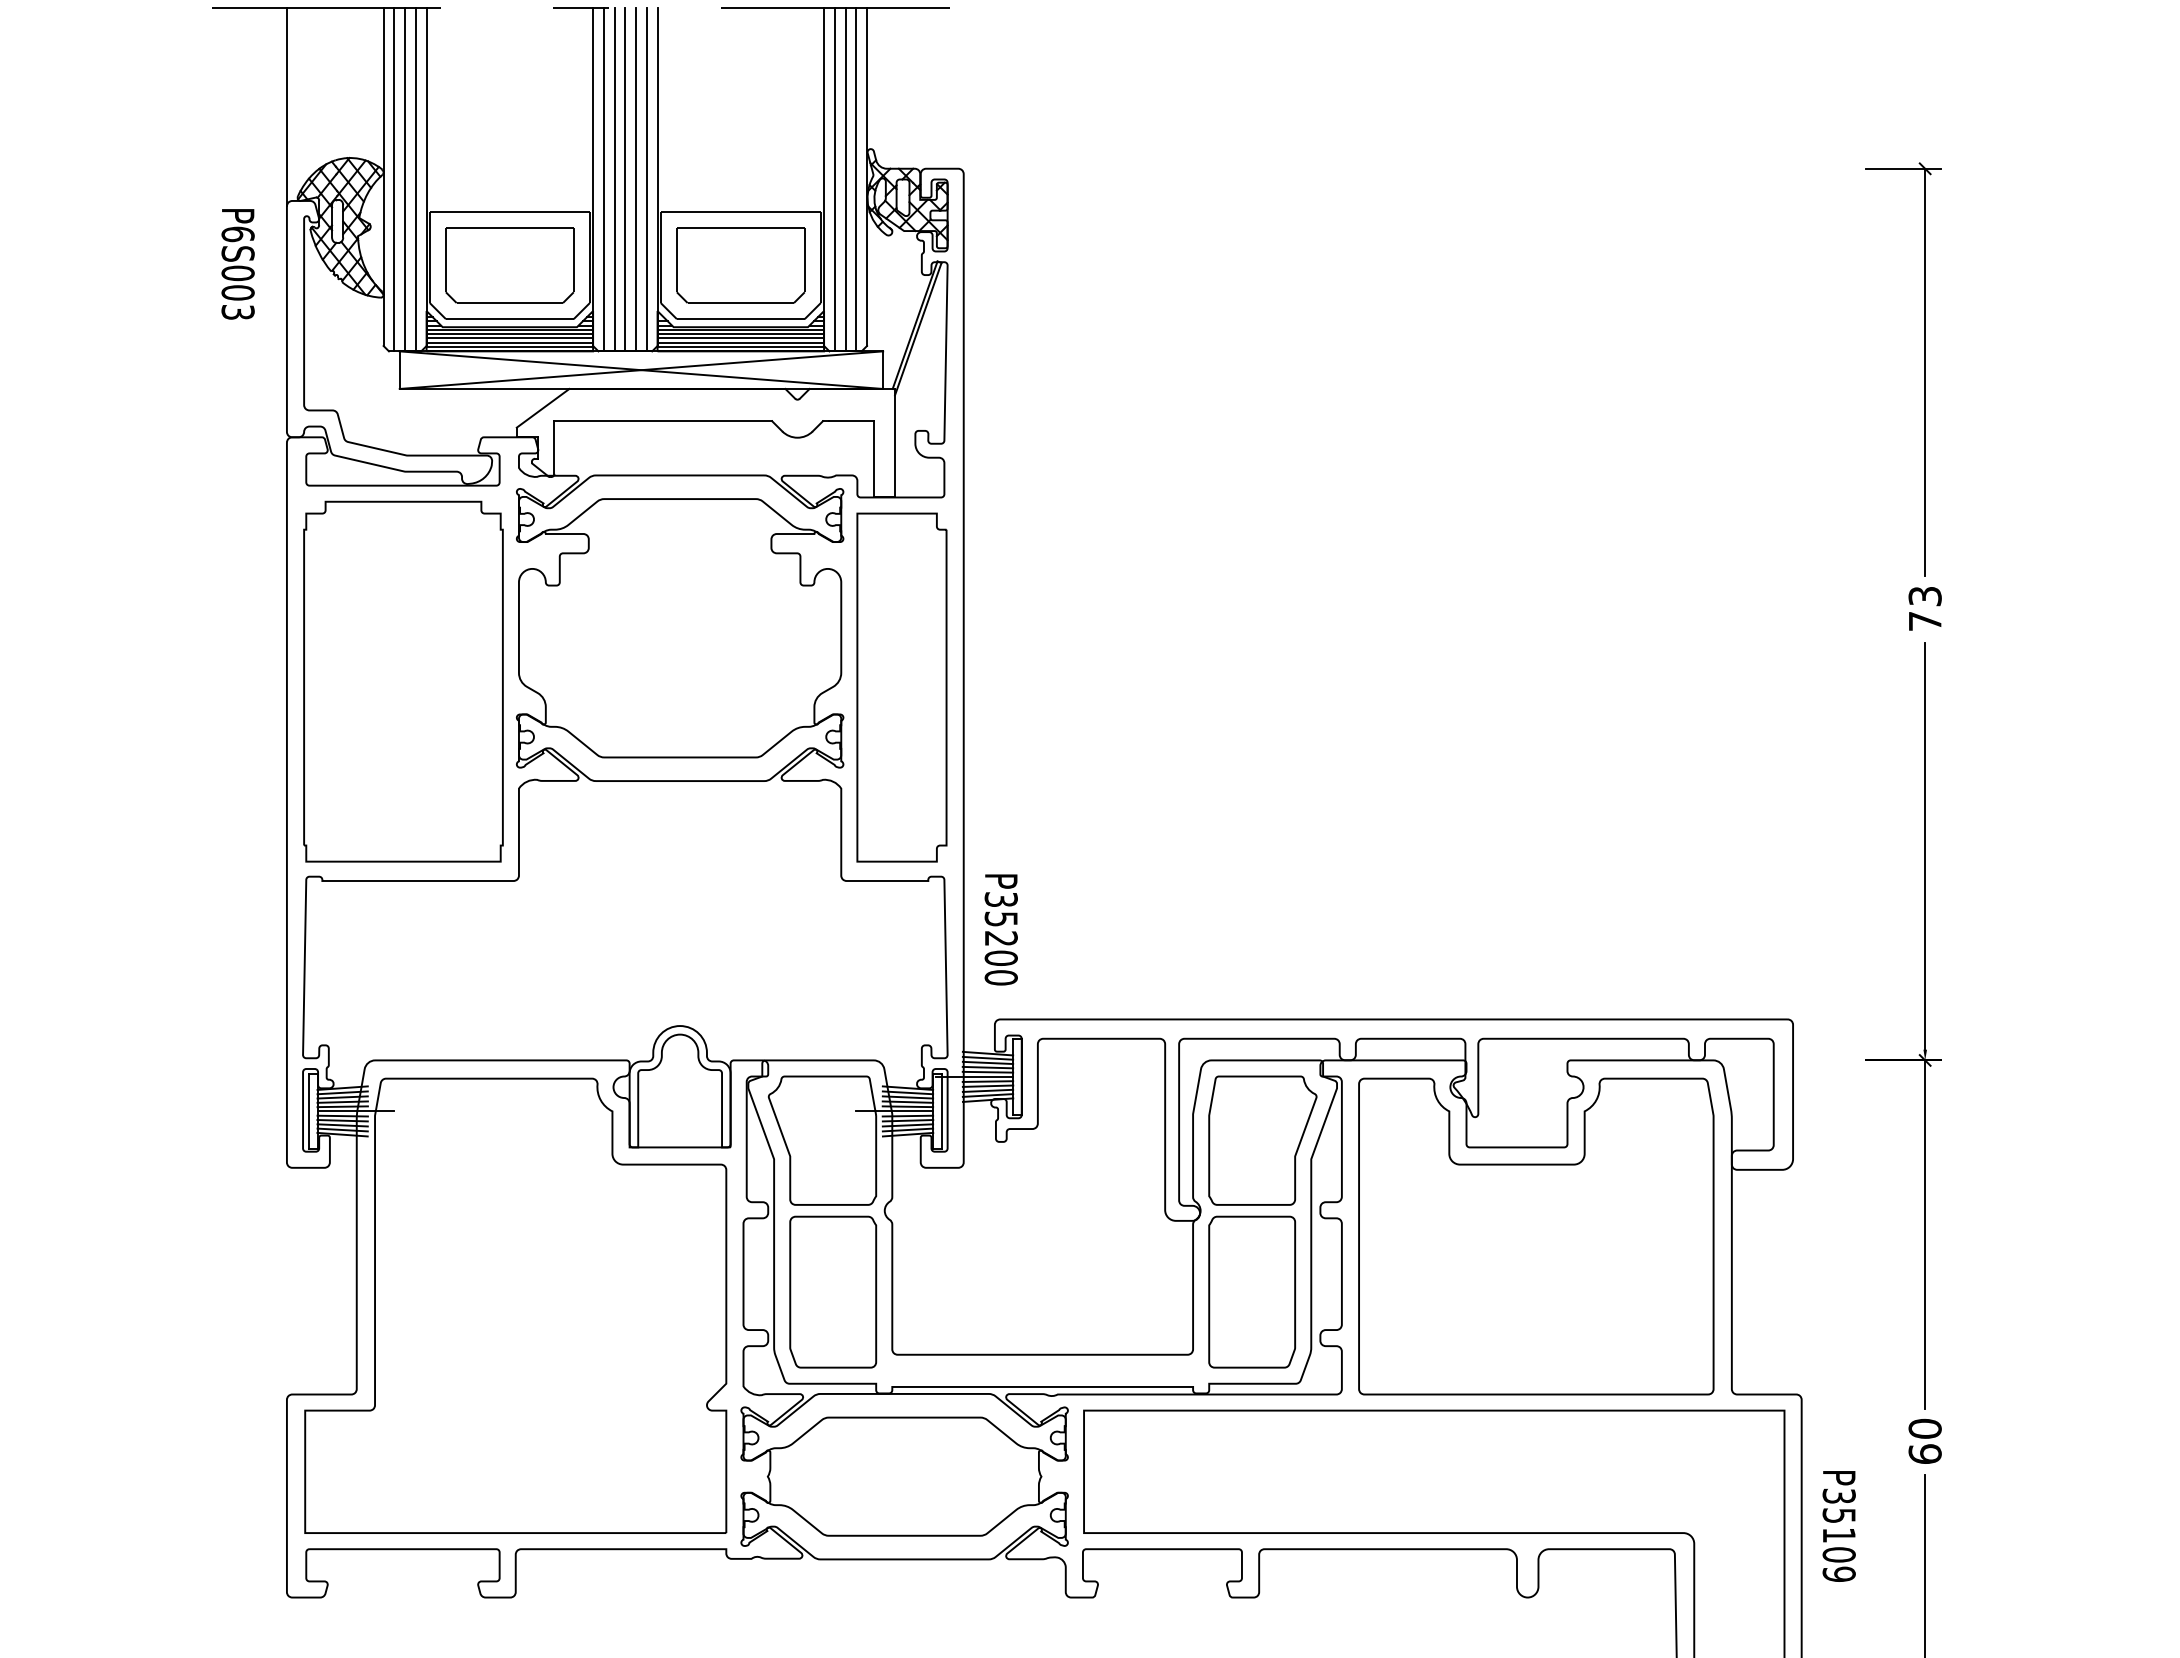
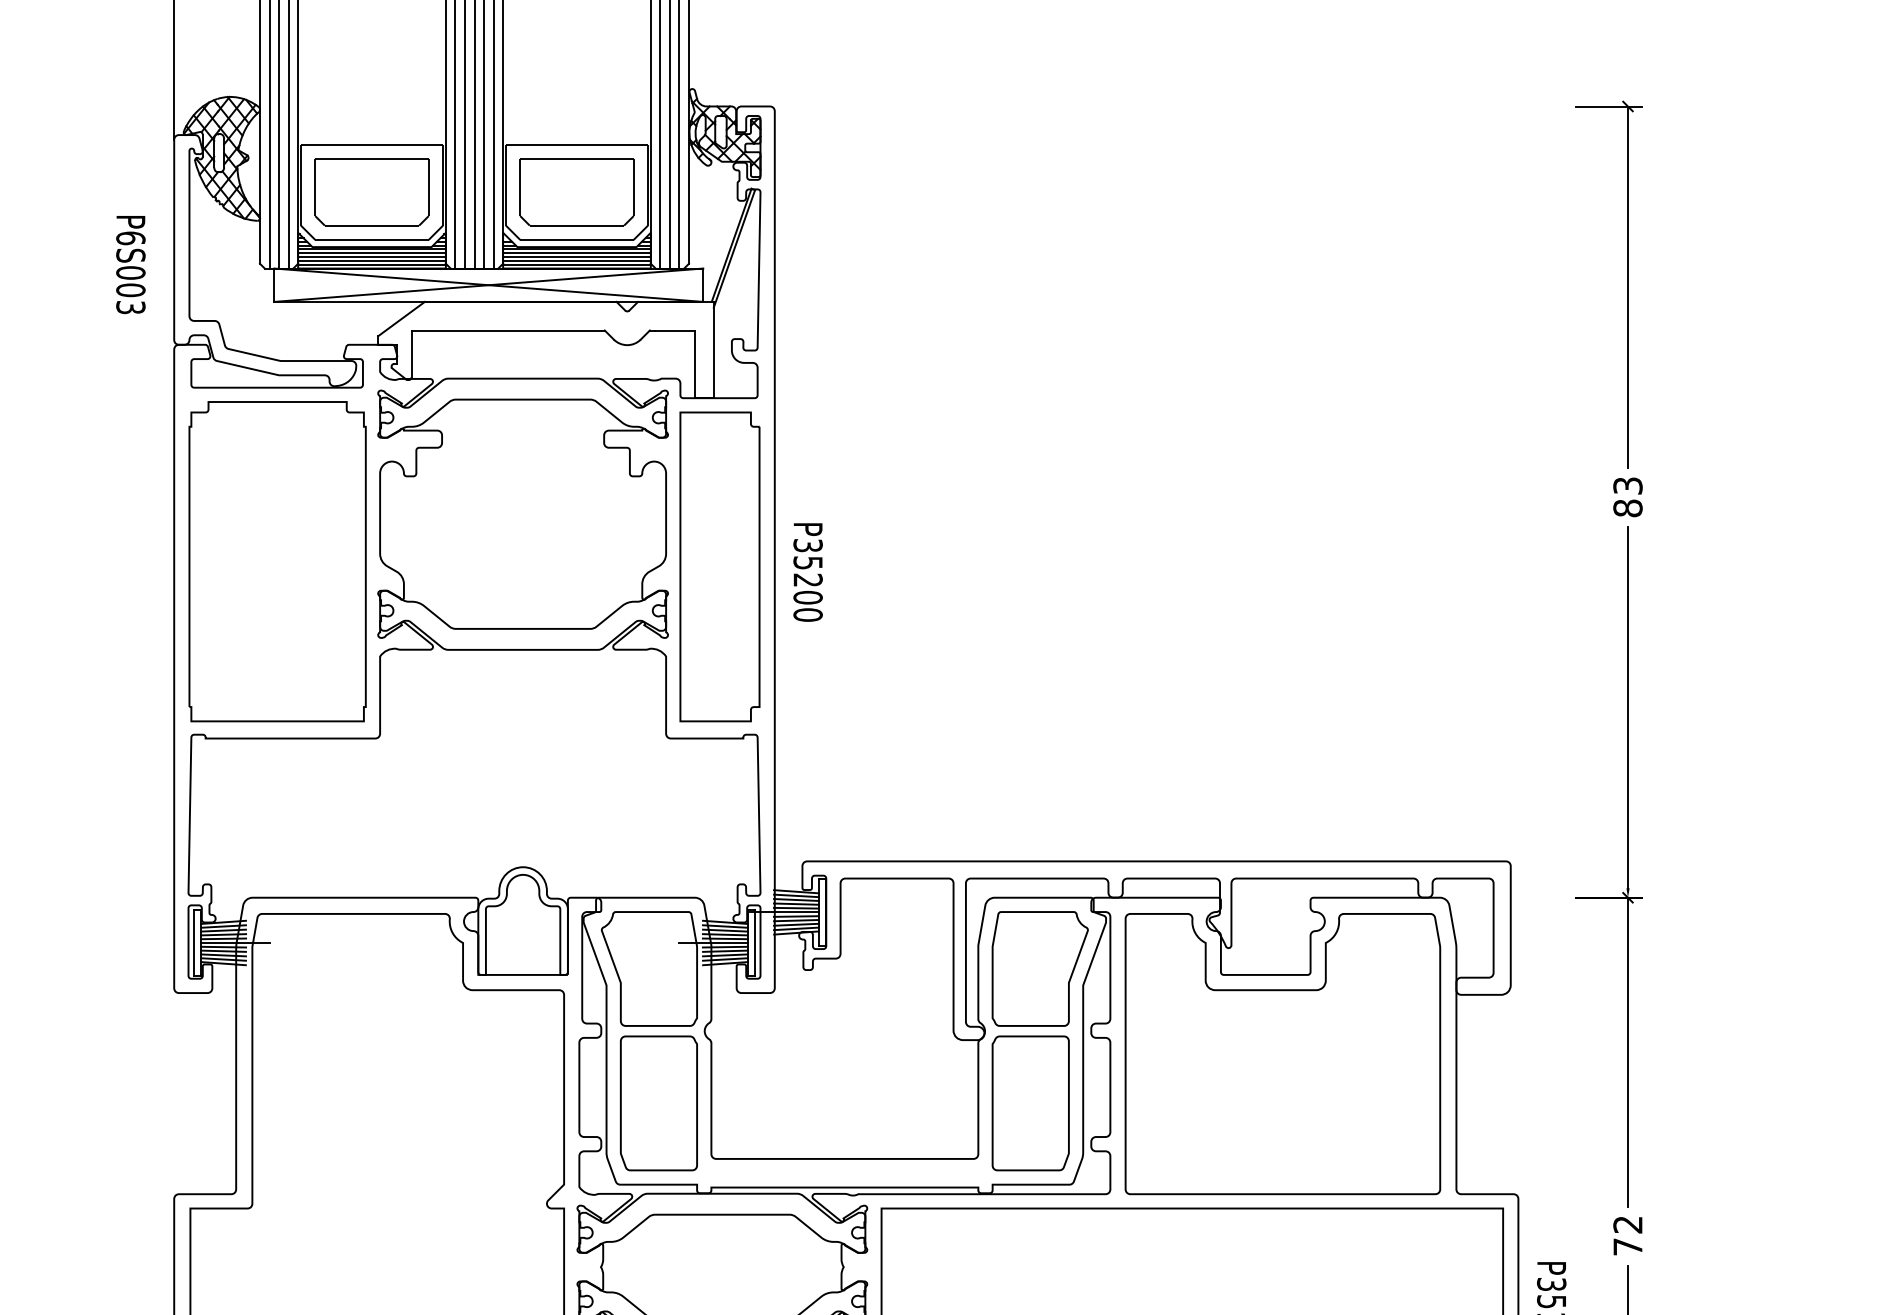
text: (237, 264) -> (130, 265), moved
text: (1924, 621) -> (1627, 508), 73 -> 83
text: (1000, 929) -> (807, 572), moved
text: (1924, 1440) -> (1627, 1235), 60 -> 72

